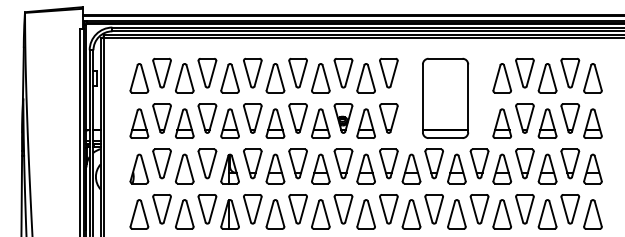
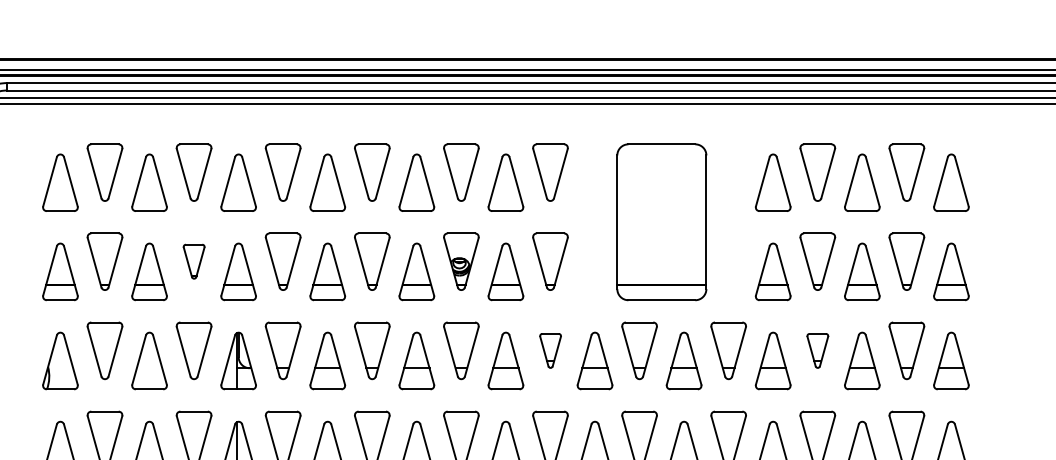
part: (207, 118) -> (194, 261), size x0.6
part: (388, 163) -> (549, 350), size x0.6
part: (524, 163) -> (816, 350), size x0.6

